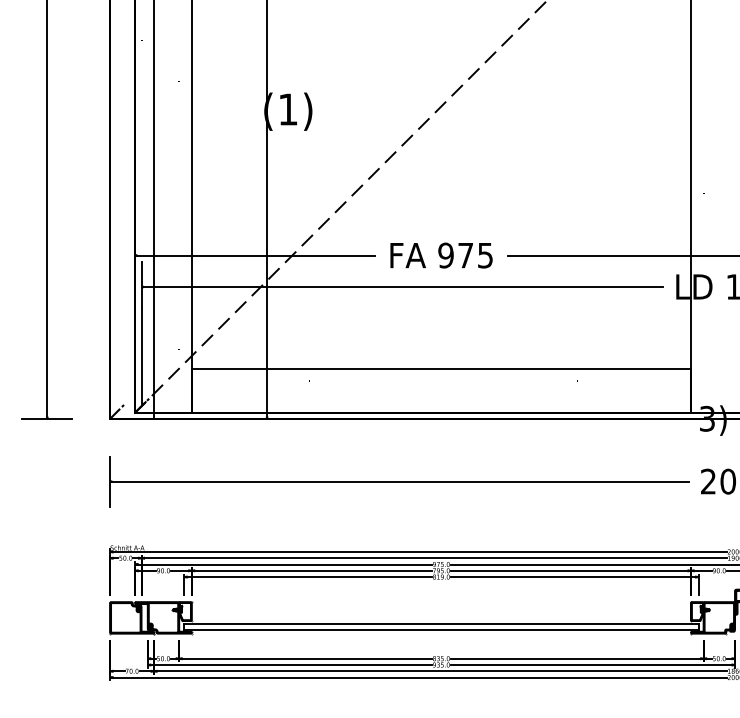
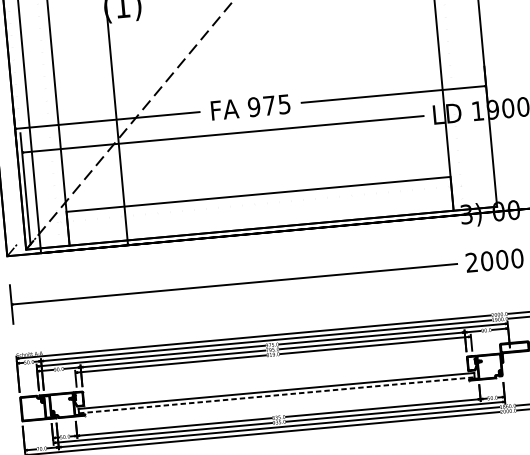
line: (441, 629) -> (276, 395), solid -> dashed

